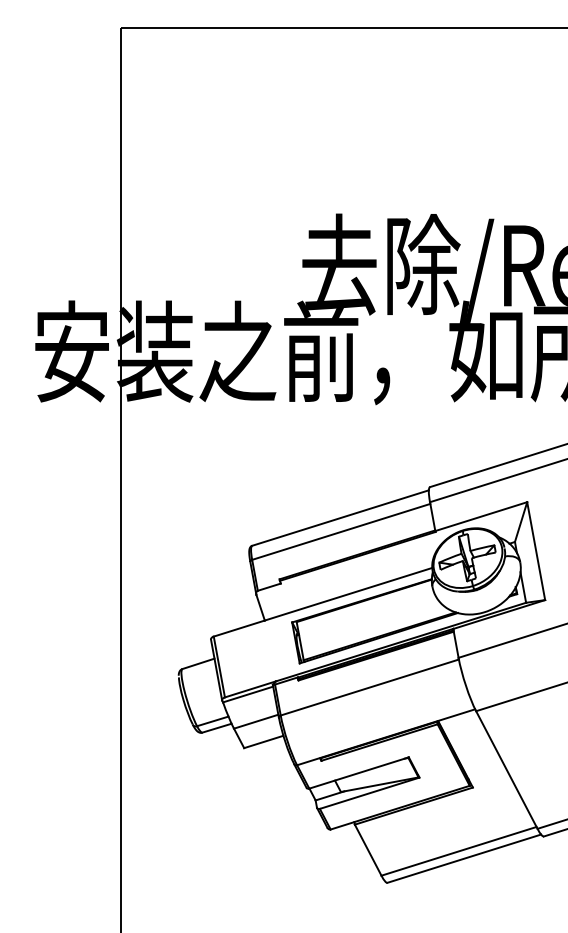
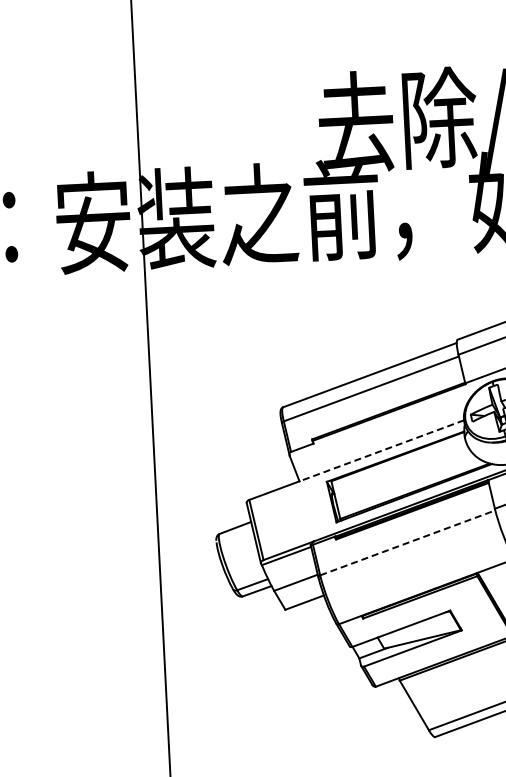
line: (348, 594) -> (381, 451), solid -> dashed
line: (370, 687) -> (408, 542), solid -> dashed

